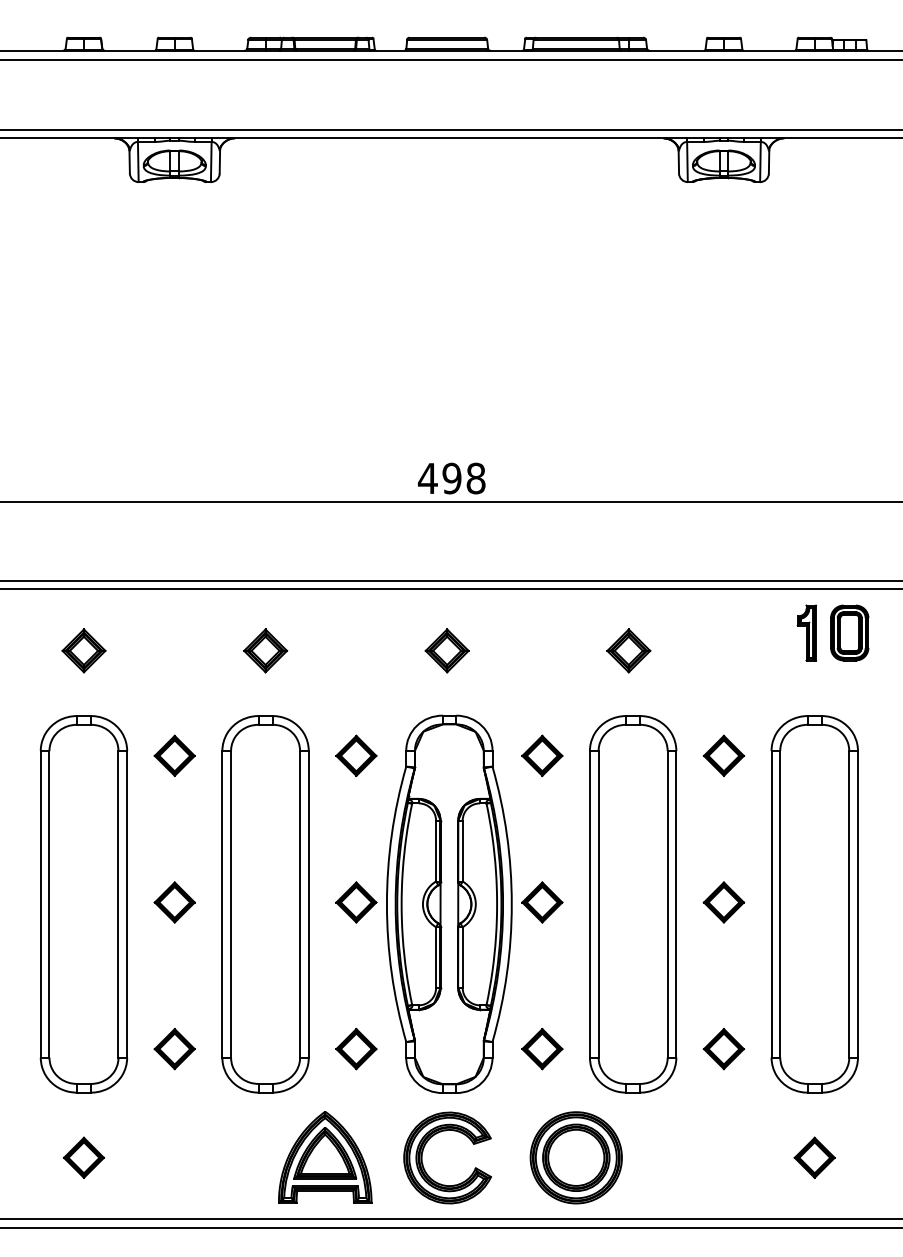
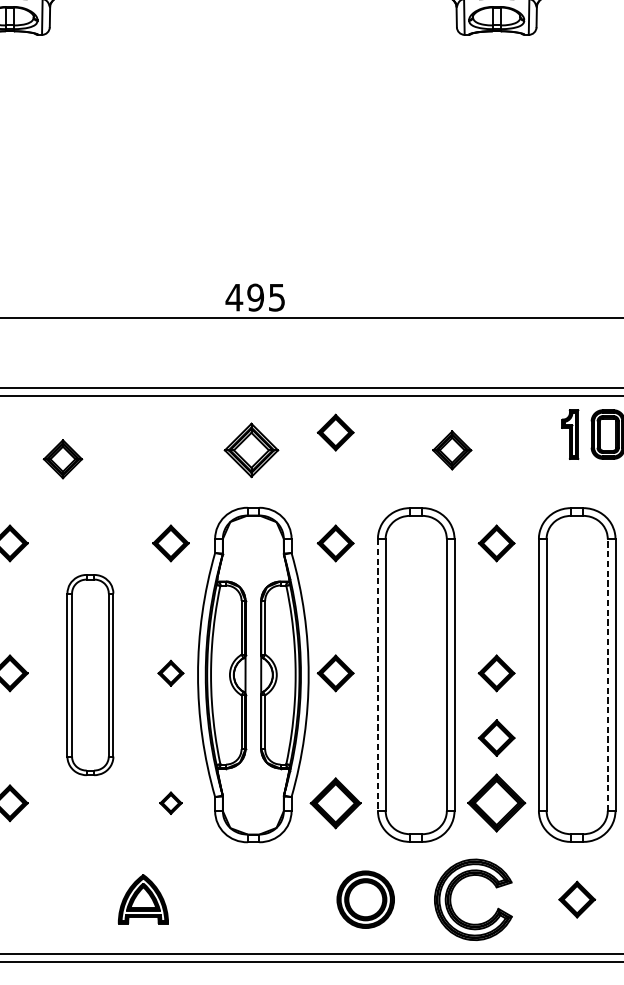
text: (475, 478) -> (276, 297), 498 -> 495
part: (542, 630) -> (335, 432), added
part: (265, 650) -> (62, 458), moved
part: (446, 650) -> (250, 450), size x1.4
part: (628, 650) -> (451, 450), moved
part: (356, 902) -> (171, 673), size x0.7
line: (849, 903) -> (607, 674), solid -> dashed
part: (265, 904) -> (90, 675), size x0.6
line: (589, 904) -> (377, 675), solid -> dashed
part: (723, 975) -> (496, 738), added
part: (356, 1048) -> (171, 802), size x0.6
part: (542, 1048) -> (335, 802), size x1.4
part: (723, 1049) -> (496, 803), size x1.6
part: (425, 1146) -> (453, 889), moved
part: (325, 1157) -> (143, 899), size x0.6
part: (575, 1157) -> (365, 899), size x0.7

